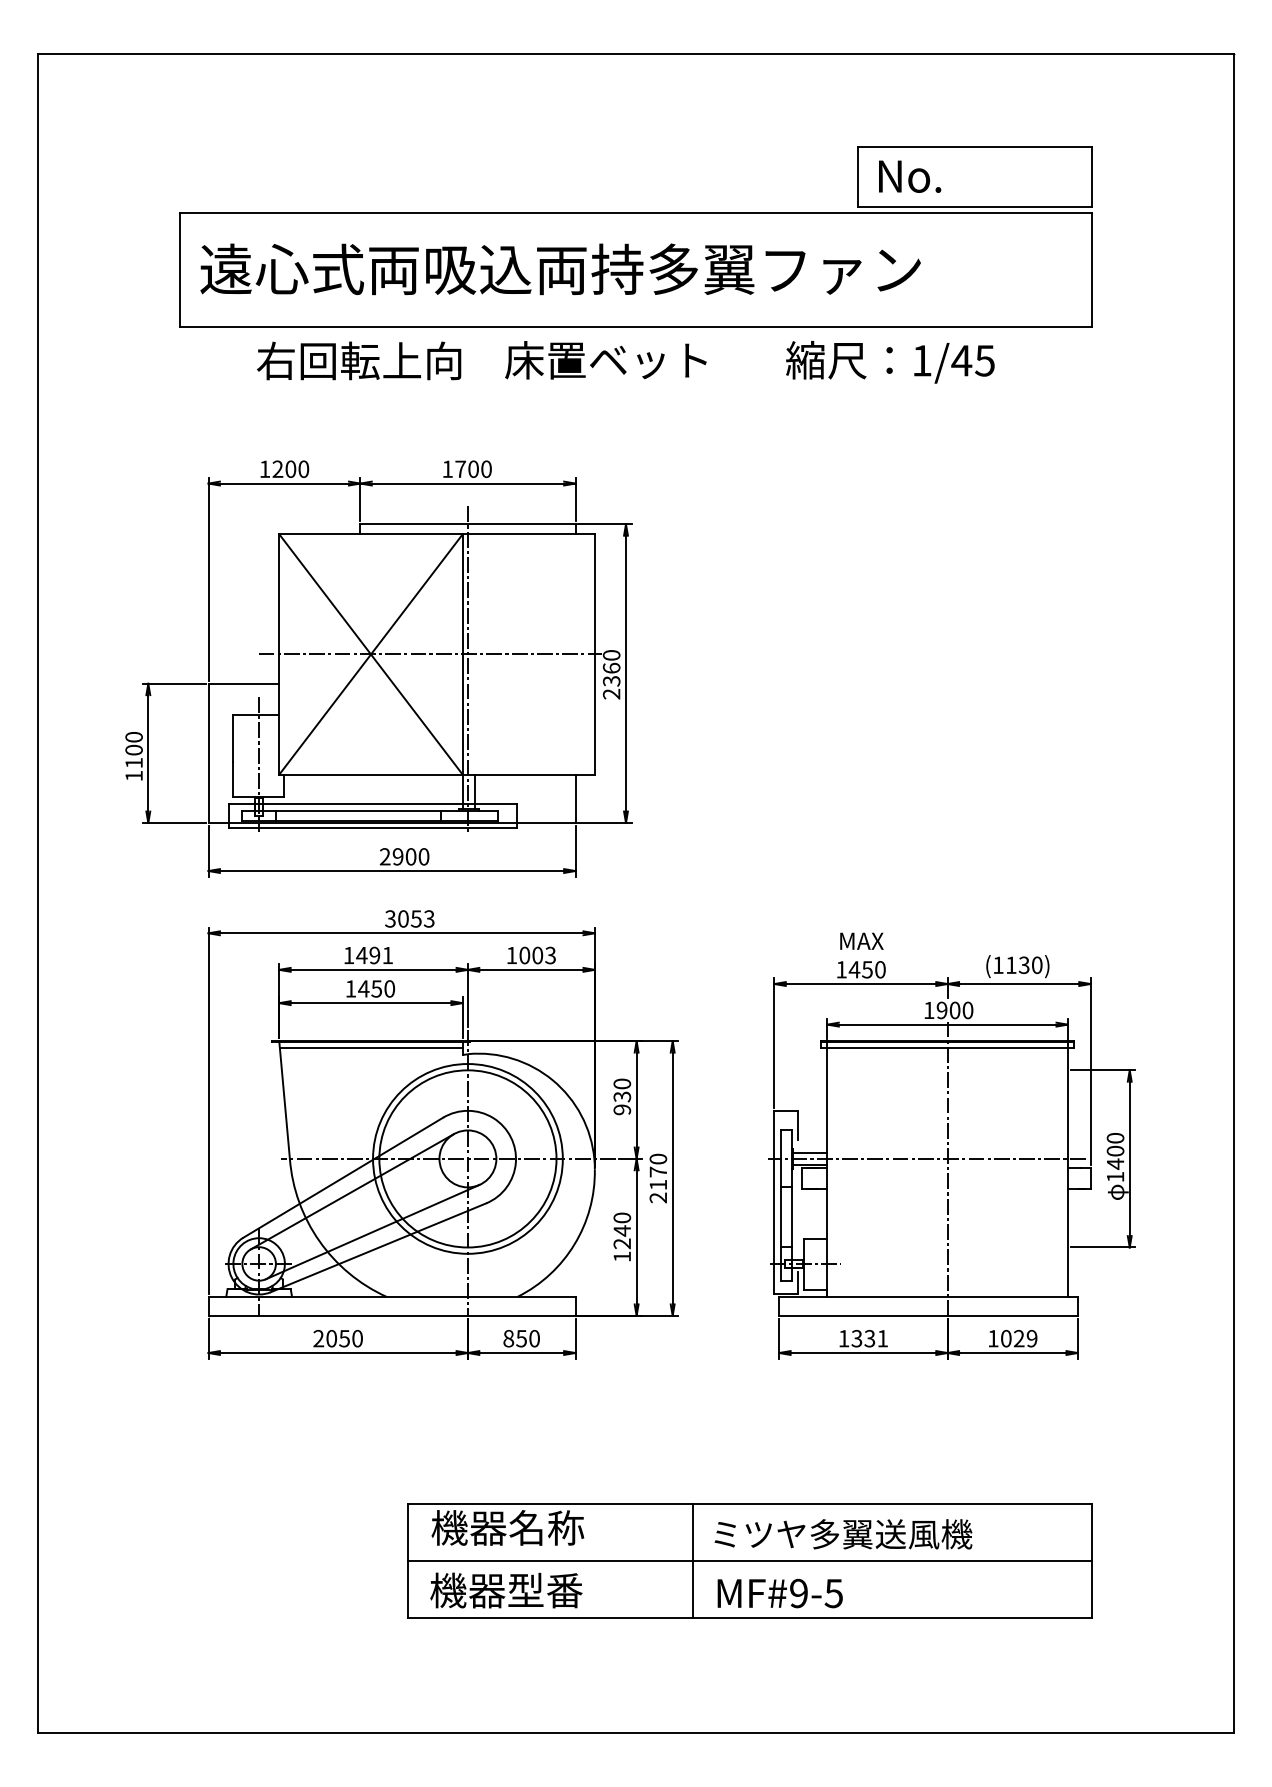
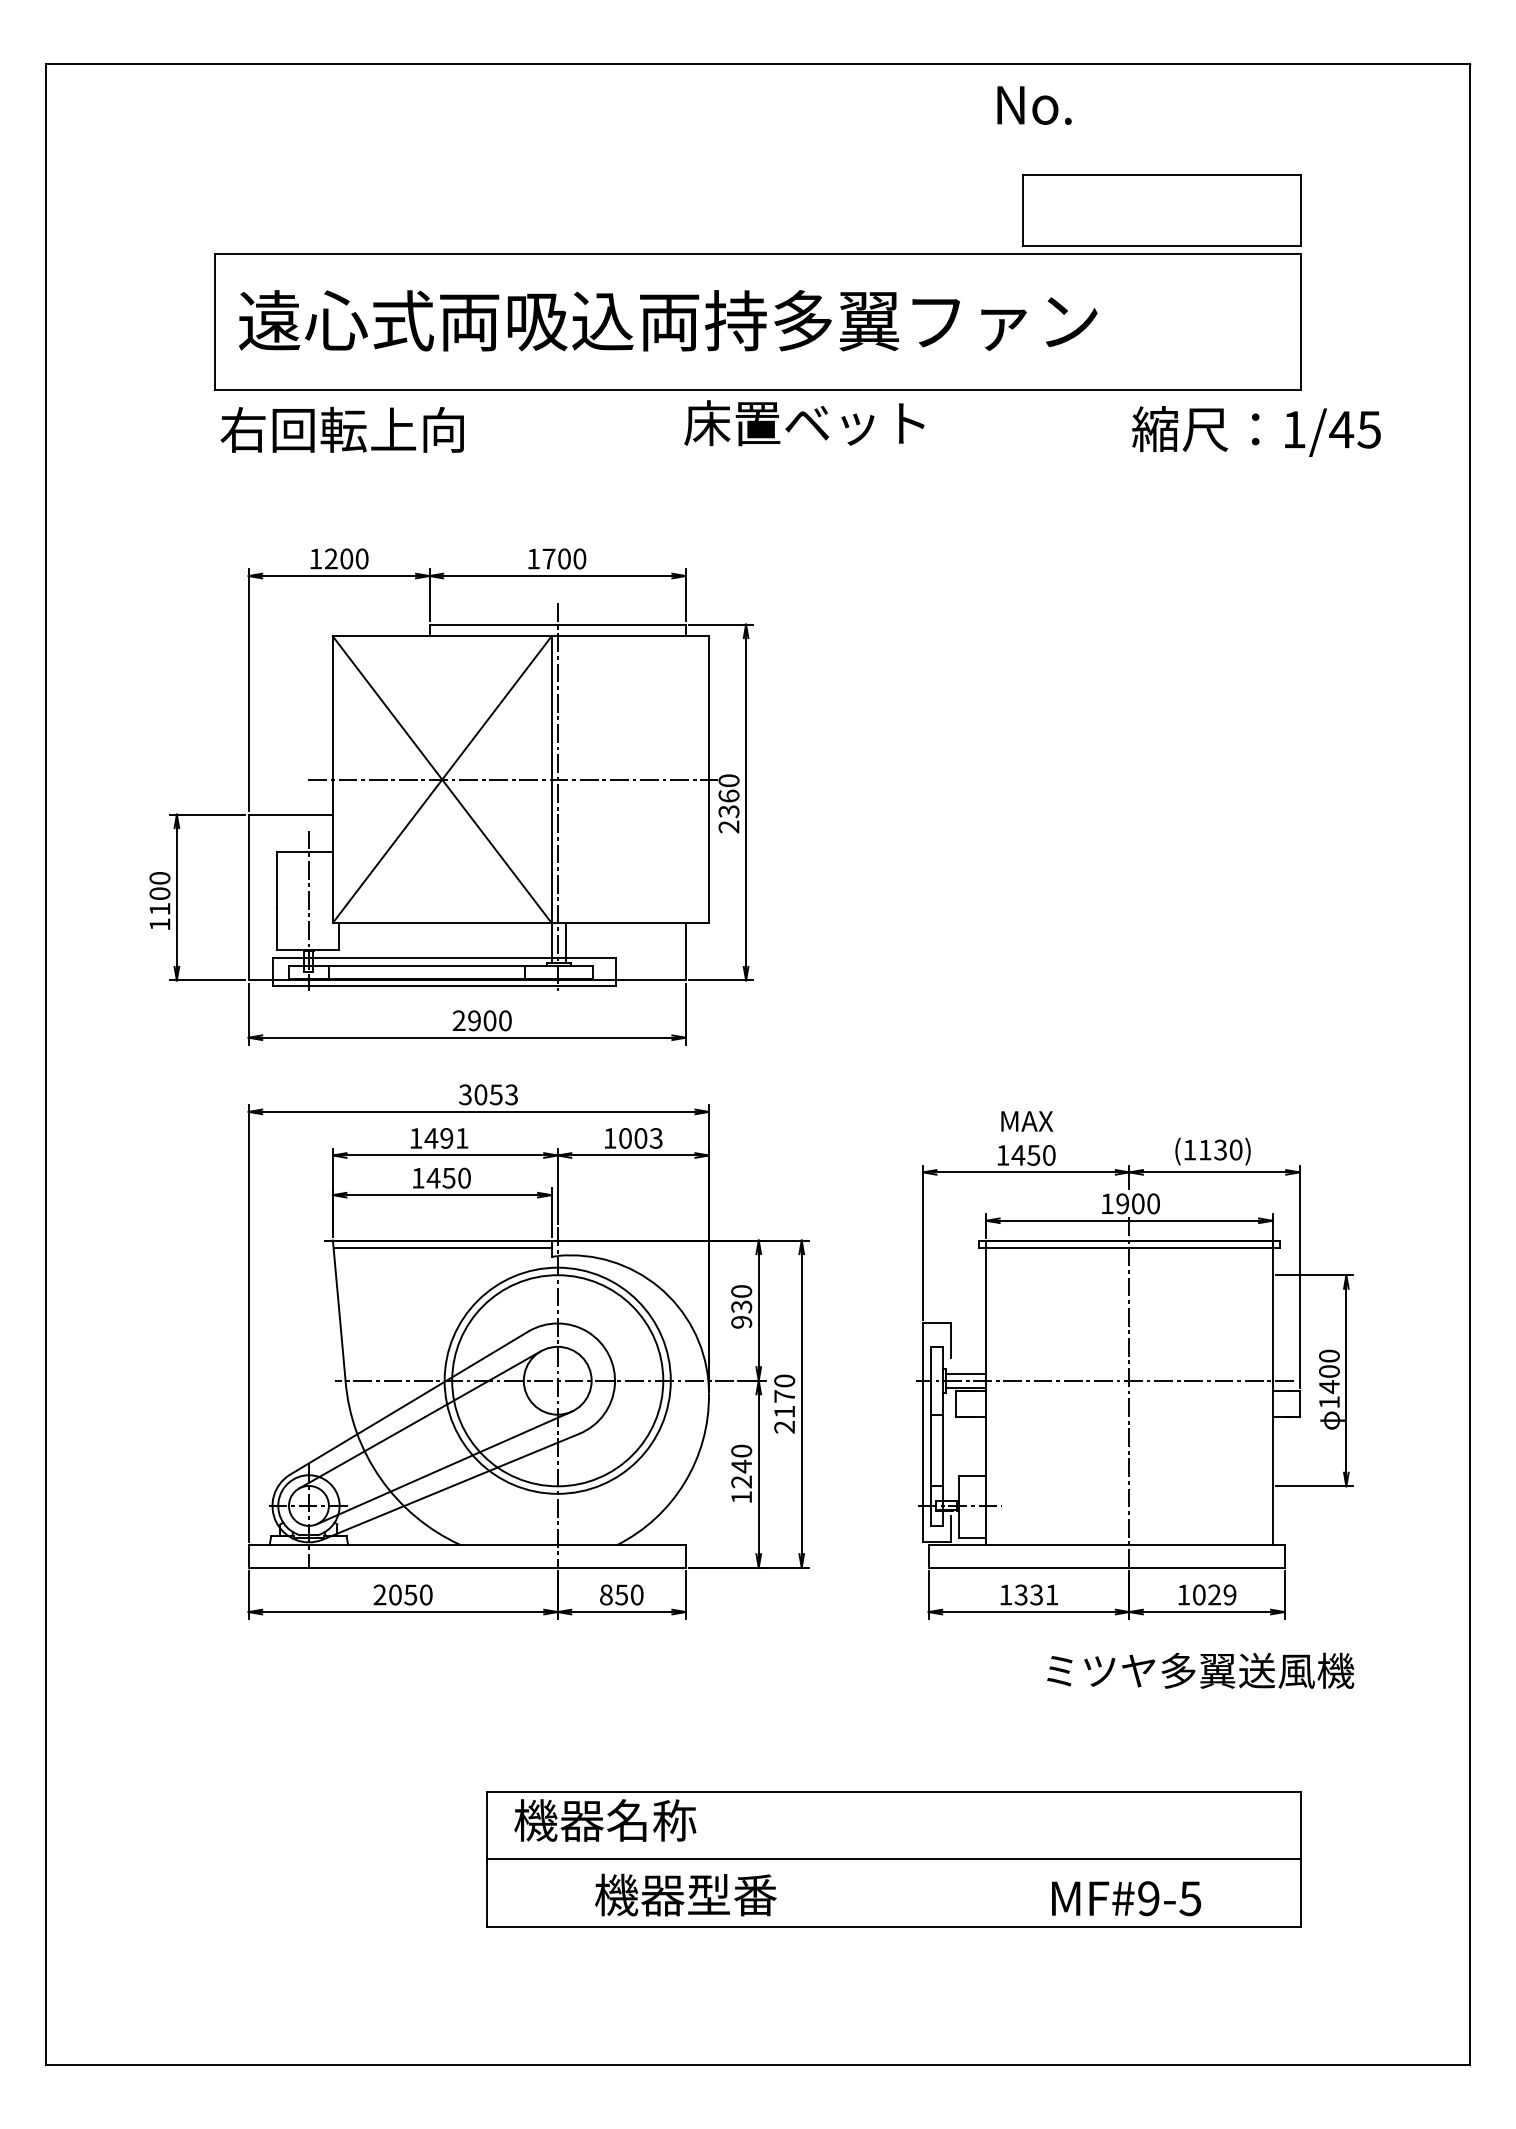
text: (910, 176) -> (1035, 105), moved
text: (359, 360) -> (342, 429), moved
text: (605, 360) -> (803, 423), moved
text: (890, 362) -> (1256, 431), moved
text: (843, 1534) -> (1200, 1671), moved
line: (692, 1560) -> (825, 1859), removed
text: (506, 1590) -> (685, 1895), moved
text: (779, 1593) -> (1125, 1898), moved

